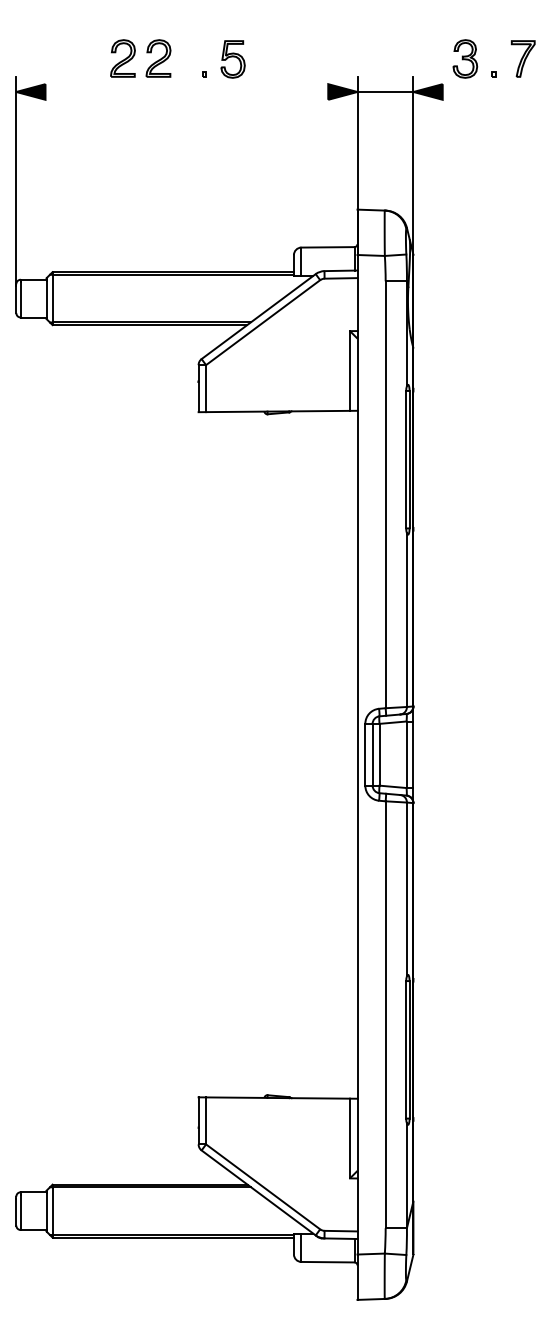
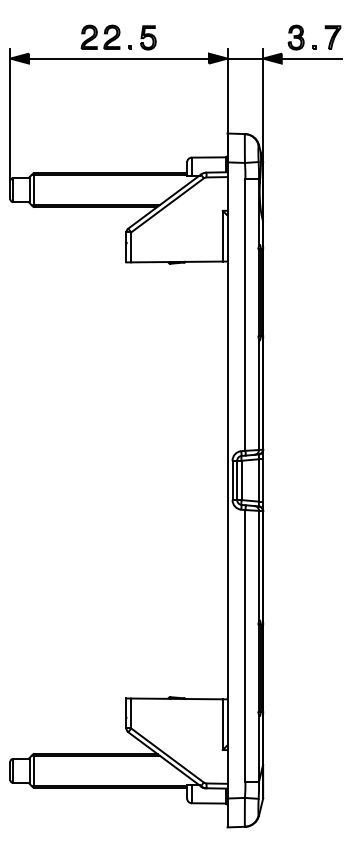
part: (140, 57) -> (100, 36), moved
line: (186, 91) -> (118, 58), added
line: (489, 91) -> (311, 58), added

